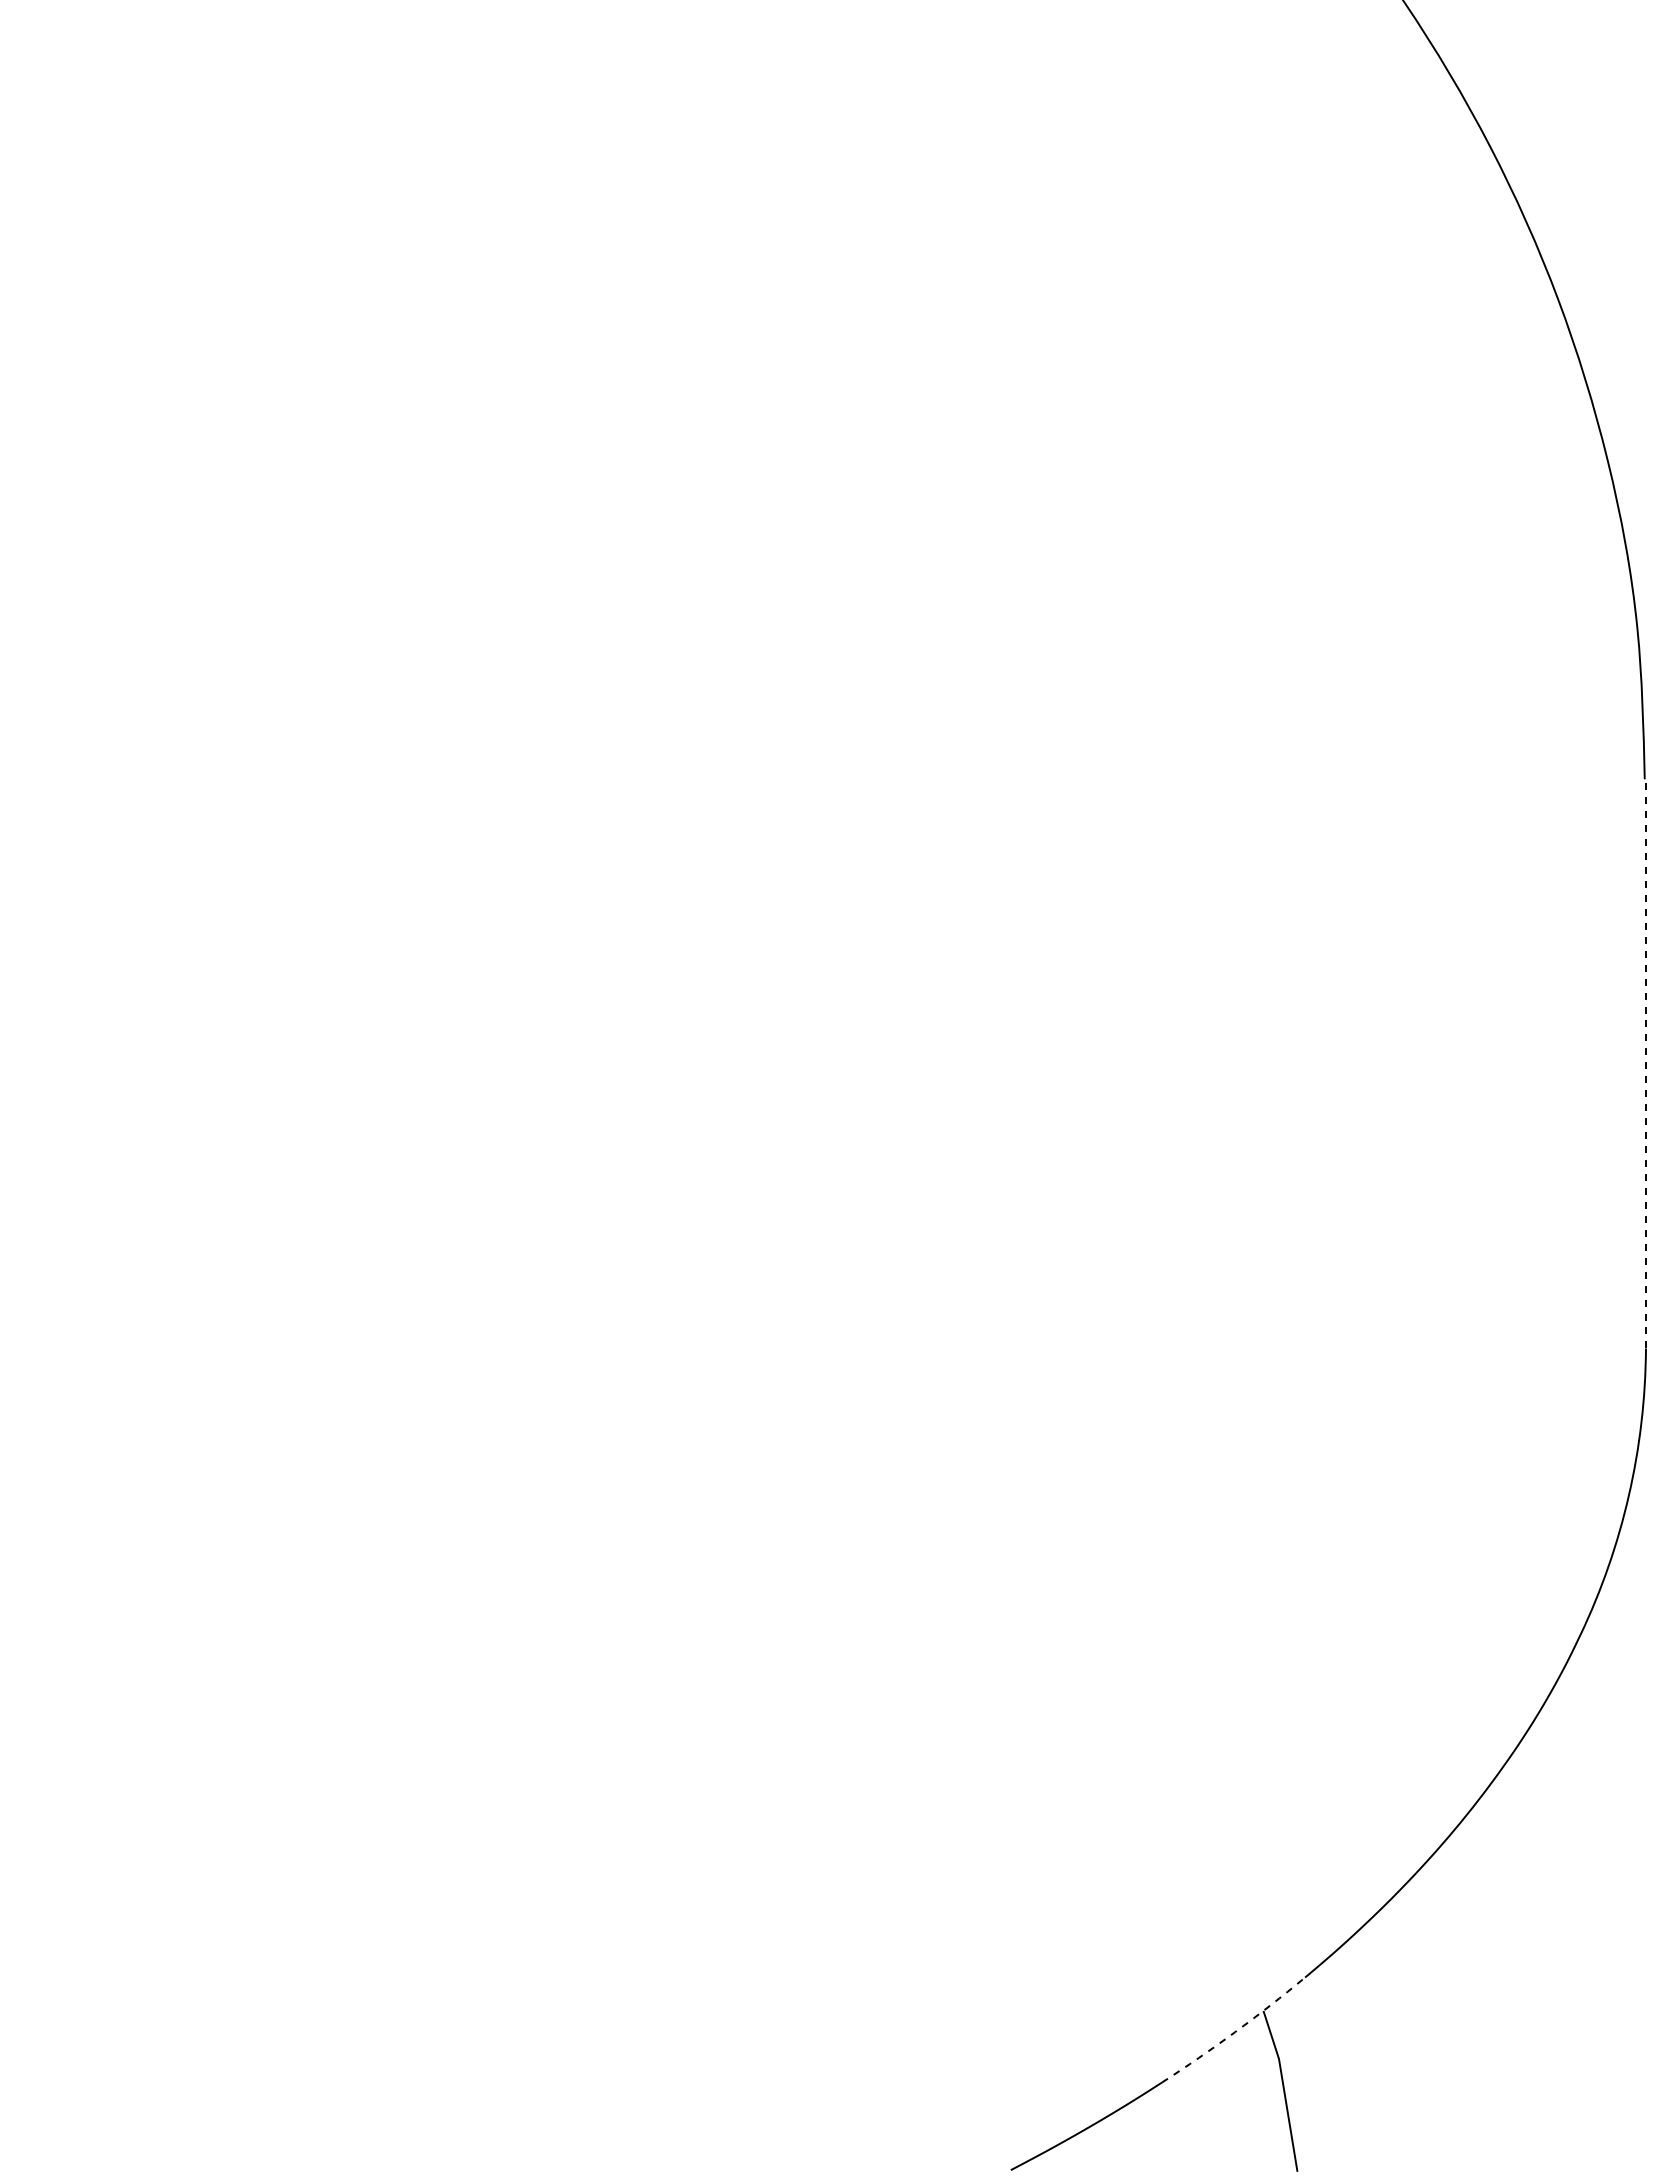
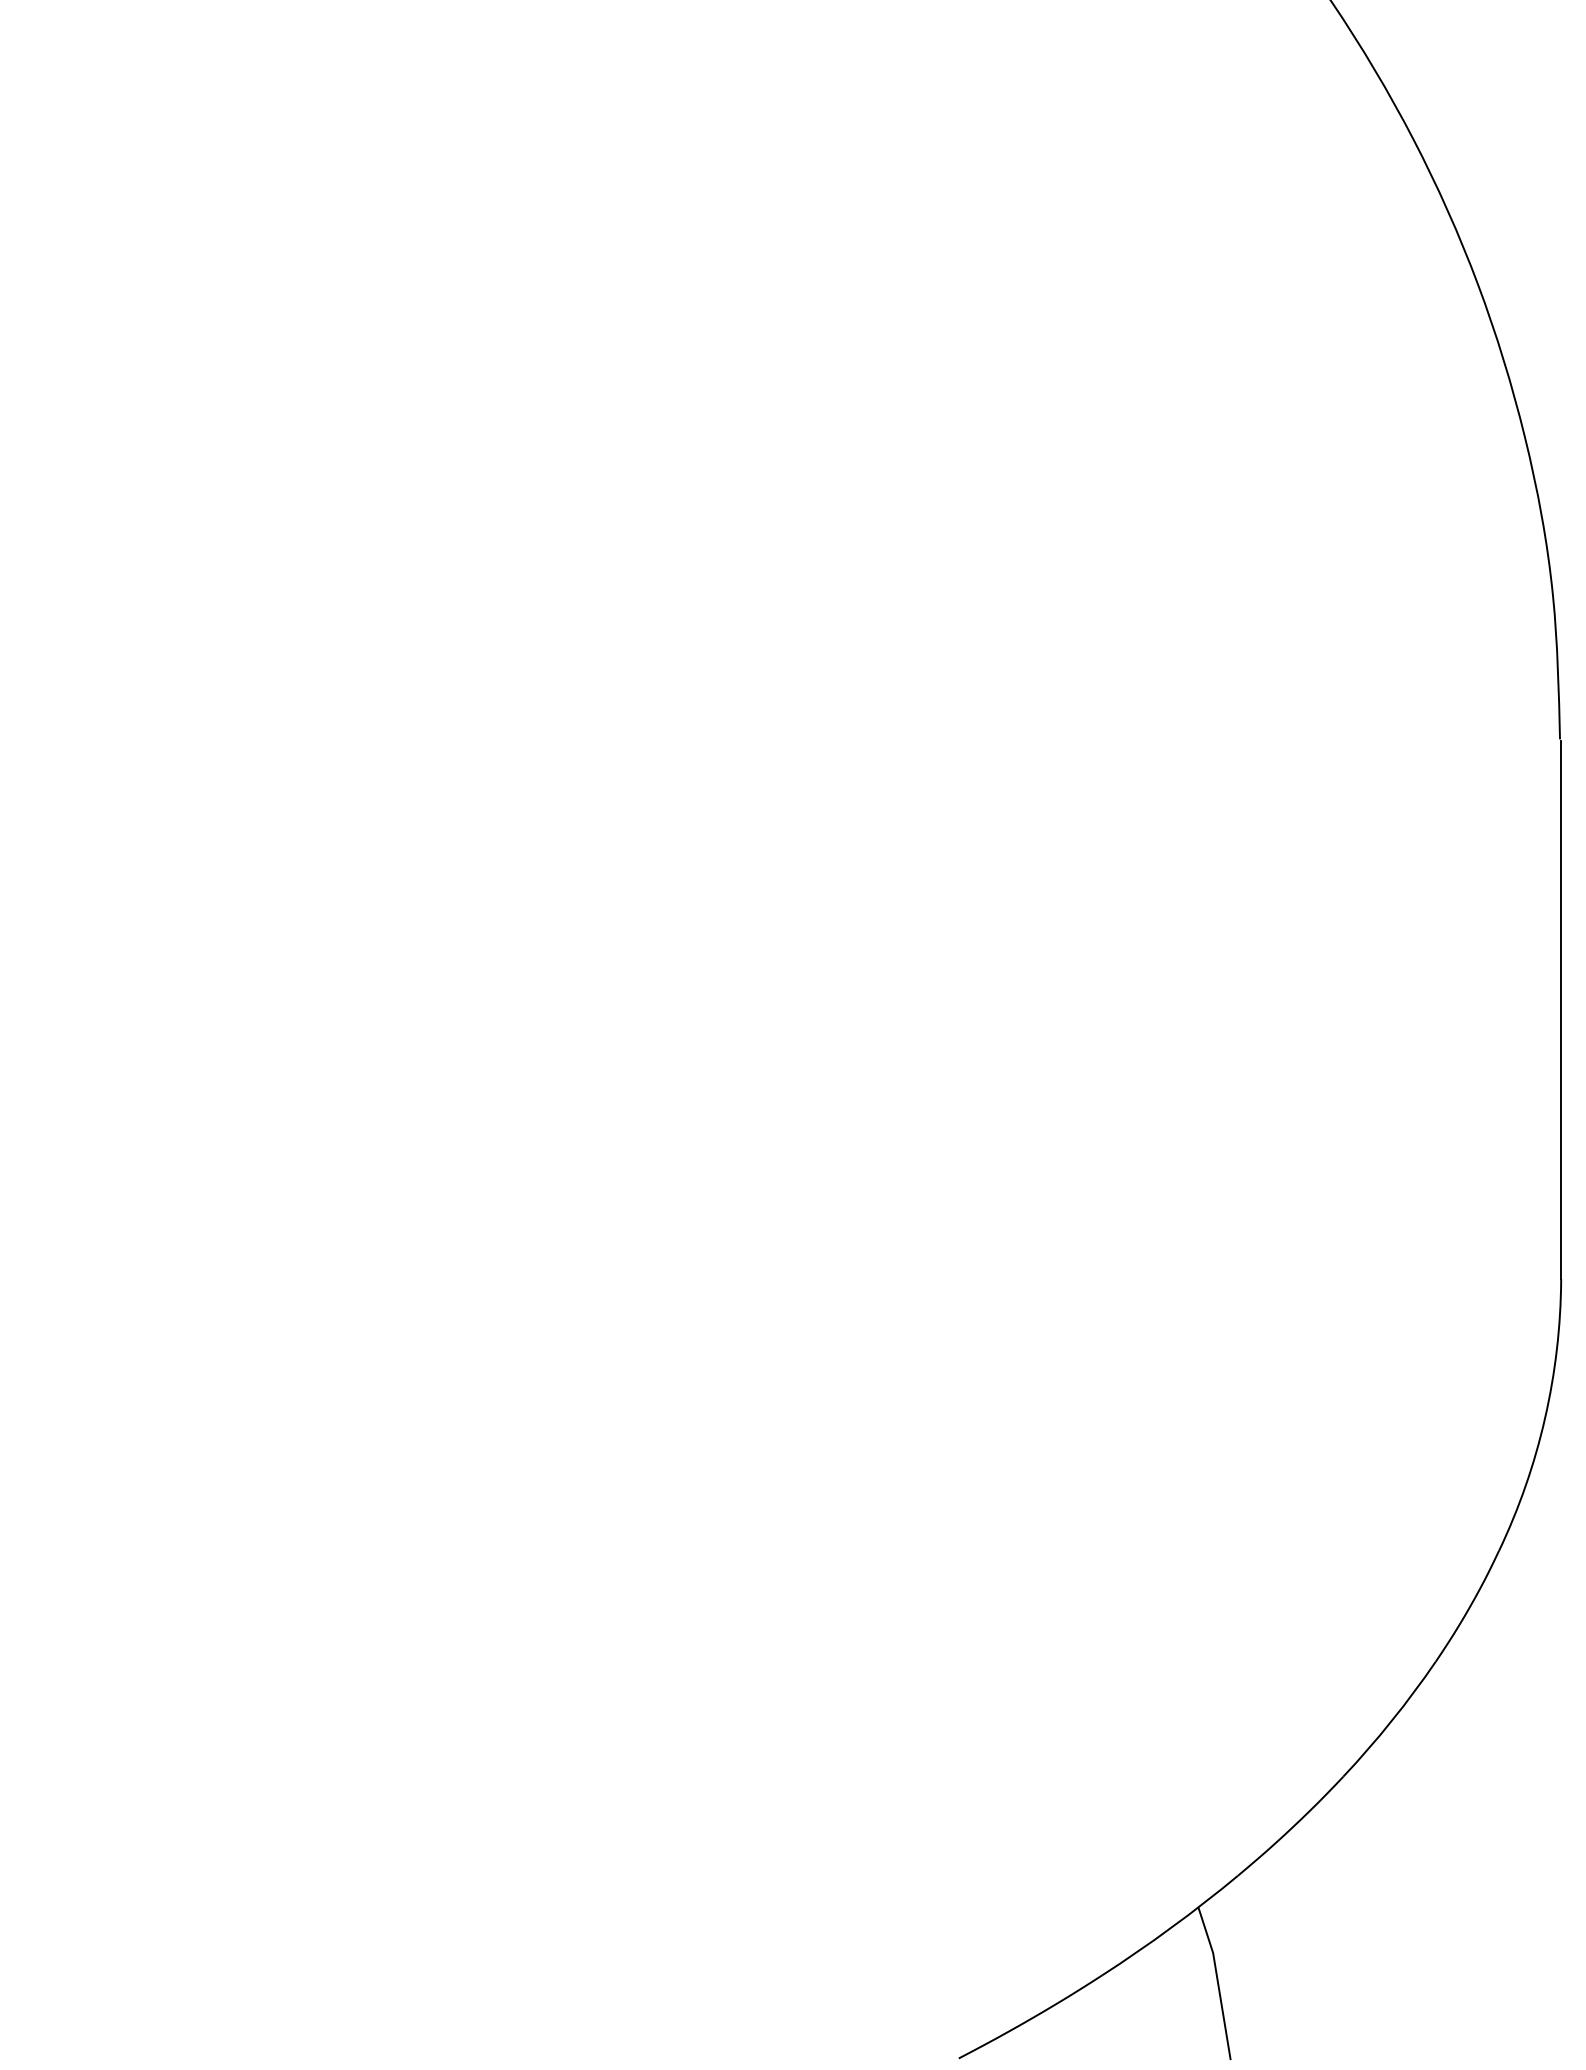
line: (1645, 1064) -> (1560, 1009), dashed -> solid
arc: (1235, 2032) -> (1171, 1927), dashed -> solid

